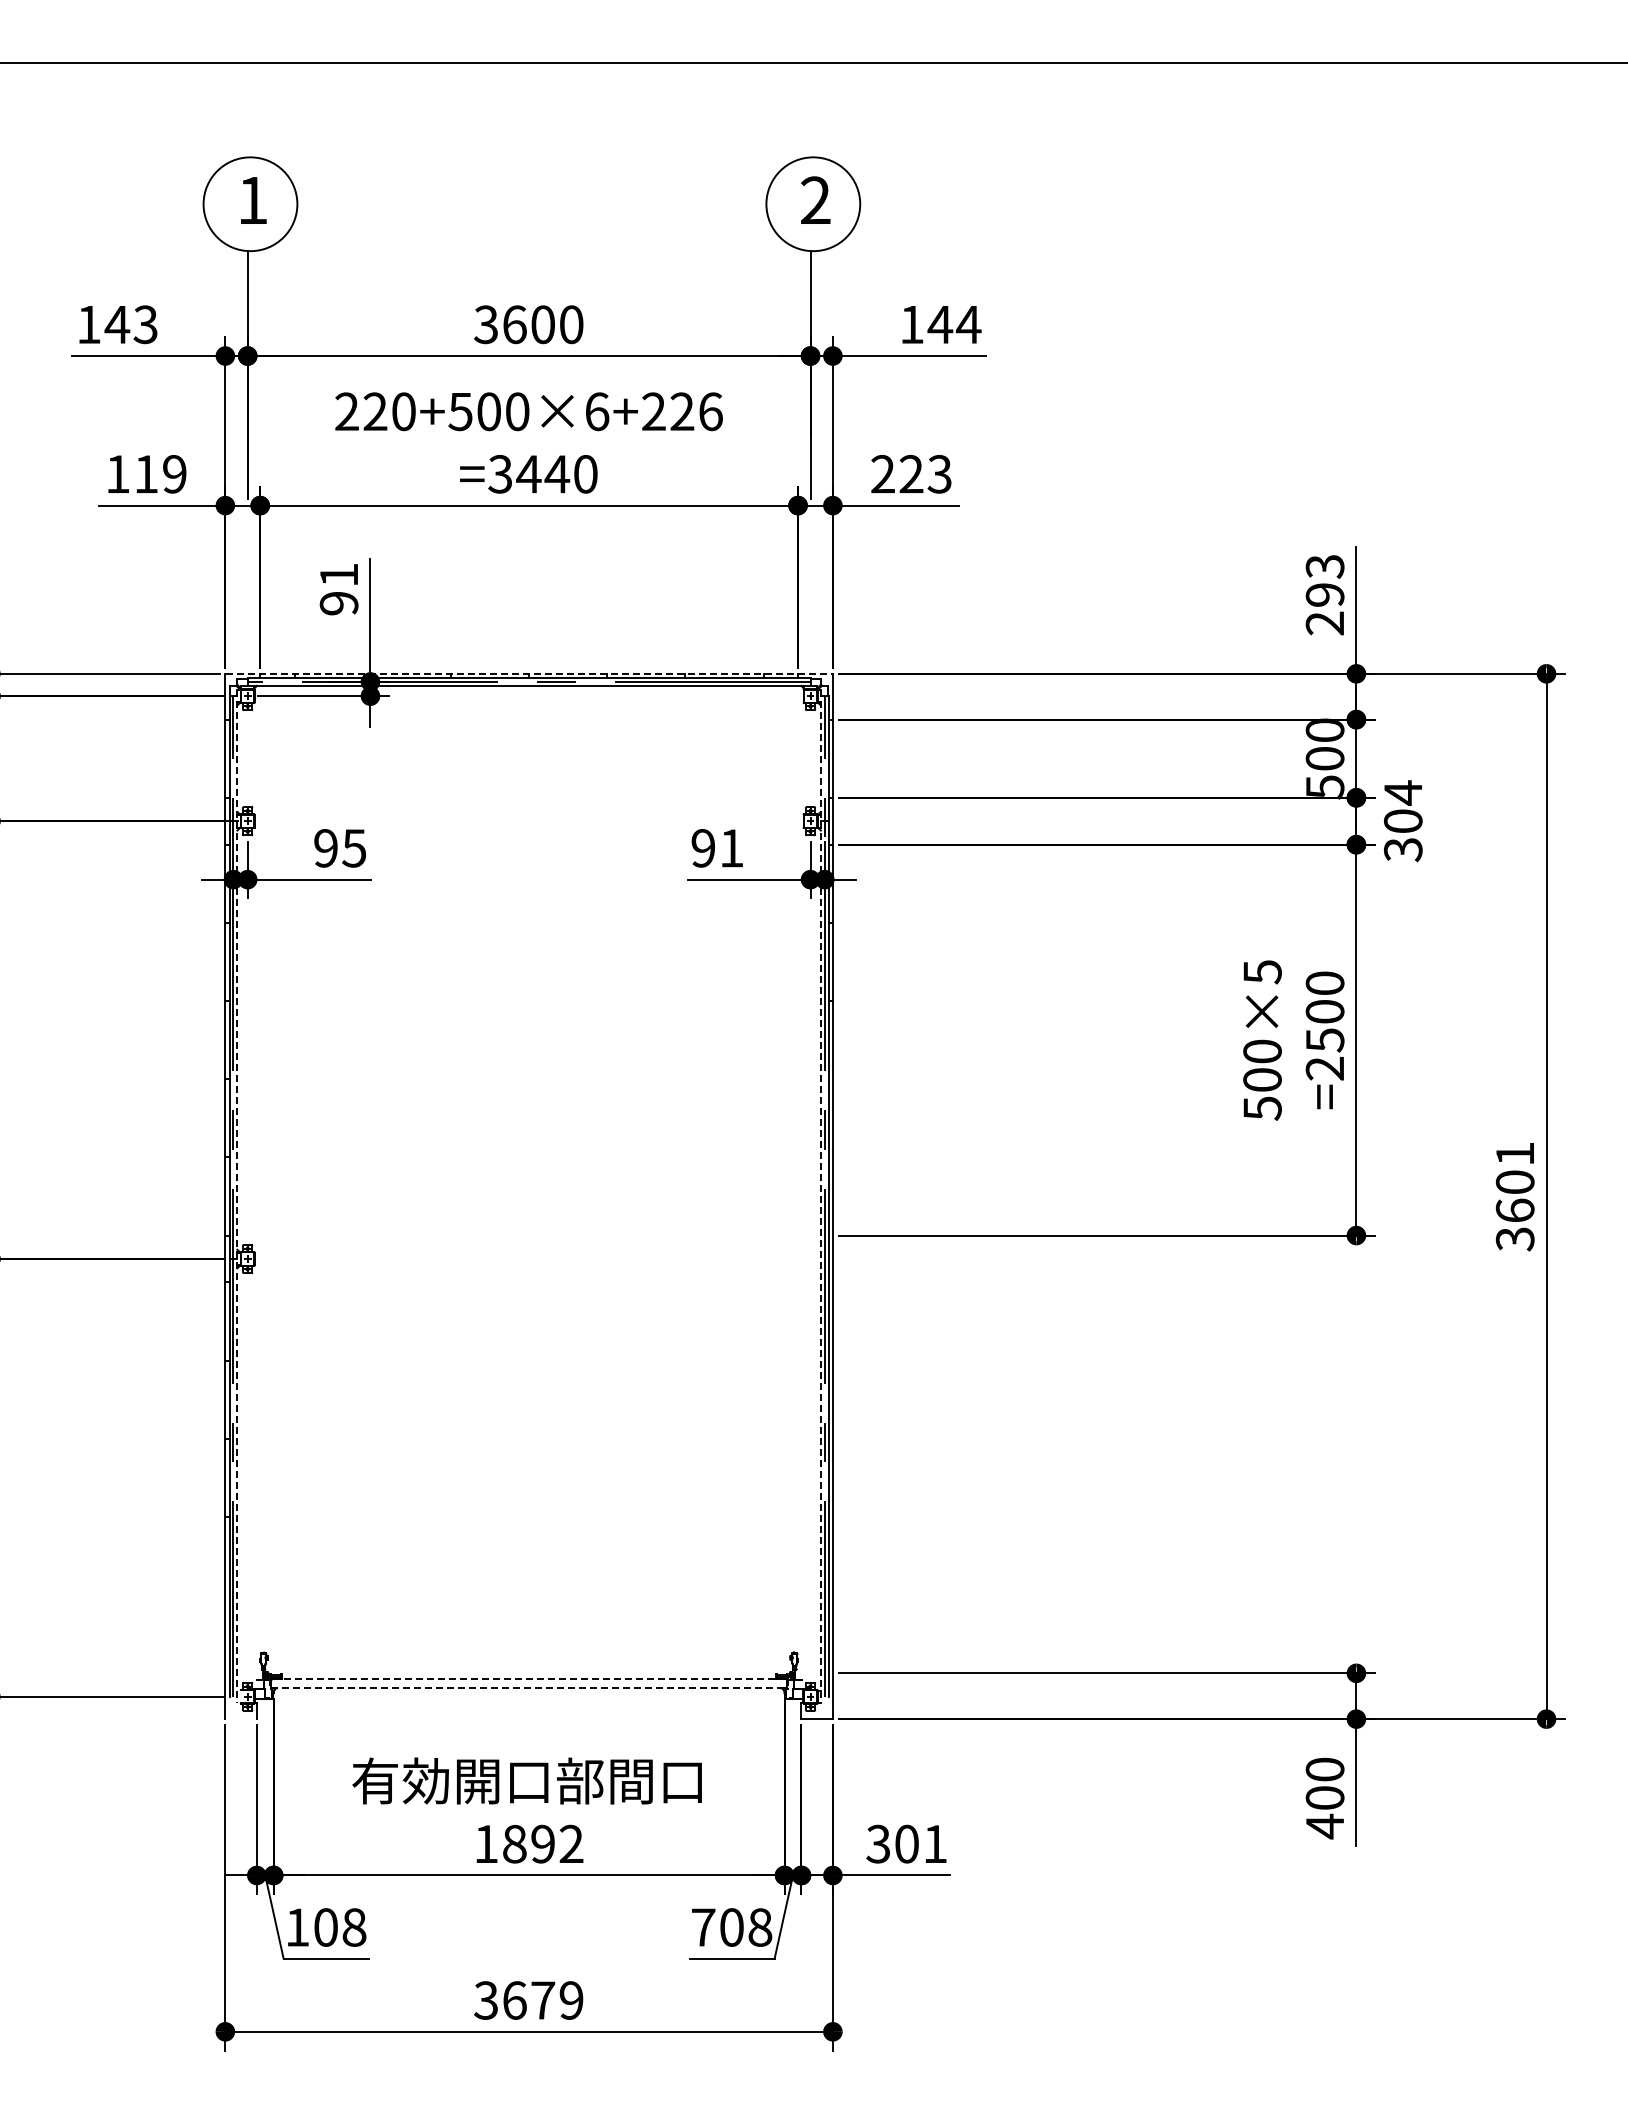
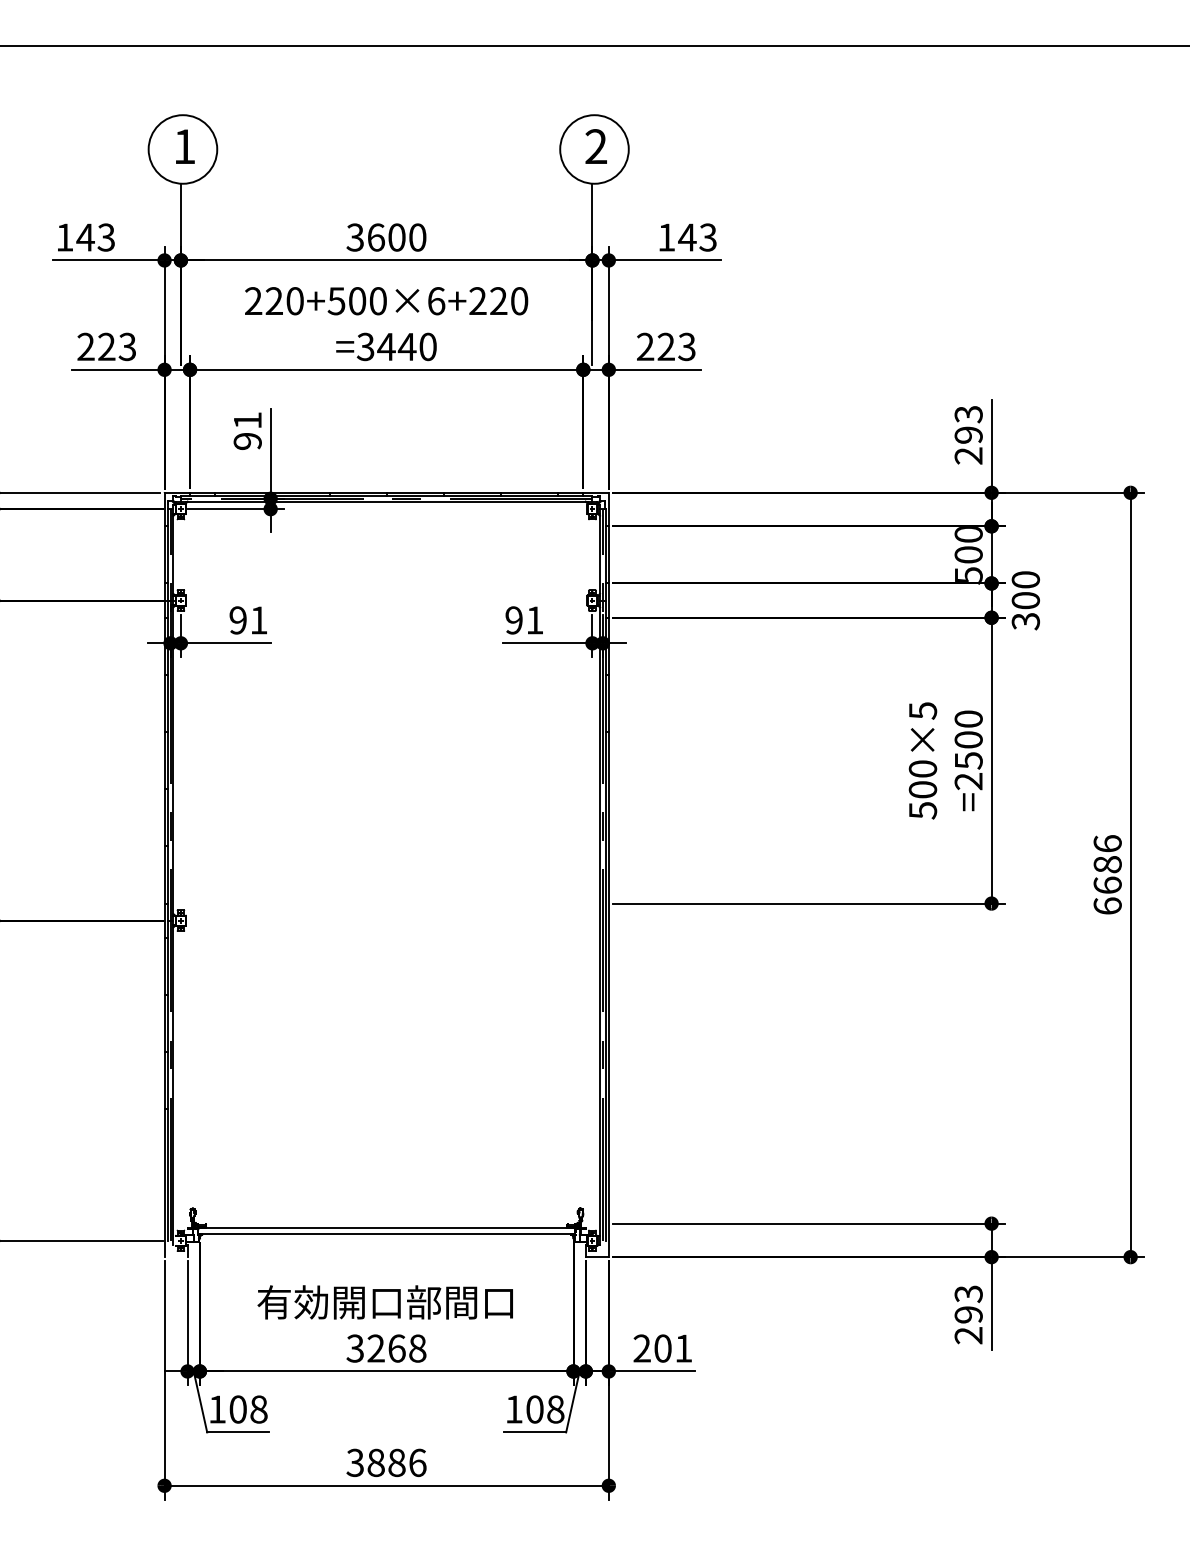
text: (968, 324) -> (707, 237), 144 -> 143
text: (710, 411) -> (519, 301), 220+500×6+226 -> 220+500×6+220
text: (146, 474) -> (106, 347), 119 -> 223
line: (529, 673) -> (386, 492), dashed -> solid
text: (1403, 792) -> (1026, 579), 304 -> 300
text: (354, 848) -> (259, 620), 95 -> 91
line: (237, 1196) -> (173, 875), dashed -> solid
line: (820, 1196) -> (599, 875), dashed -> solid
text: (1514, 1196) -> (1107, 875), 3601 -> 6686
line: (529, 1679) -> (386, 1228), dashed -> solid
line: (529, 1687) -> (386, 1234), dashed -> solid
text: (1324, 1798) -> (968, 1315), 400 -> 293
text: (528, 1843) -> (386, 1348), 1892 -> 3268
text: (878, 1844) -> (642, 1348), 301 -> 201
text: (703, 1927) -> (514, 1409), 708 -> 108
text: (543, 2000) -> (397, 1462), 3679 -> 3886

